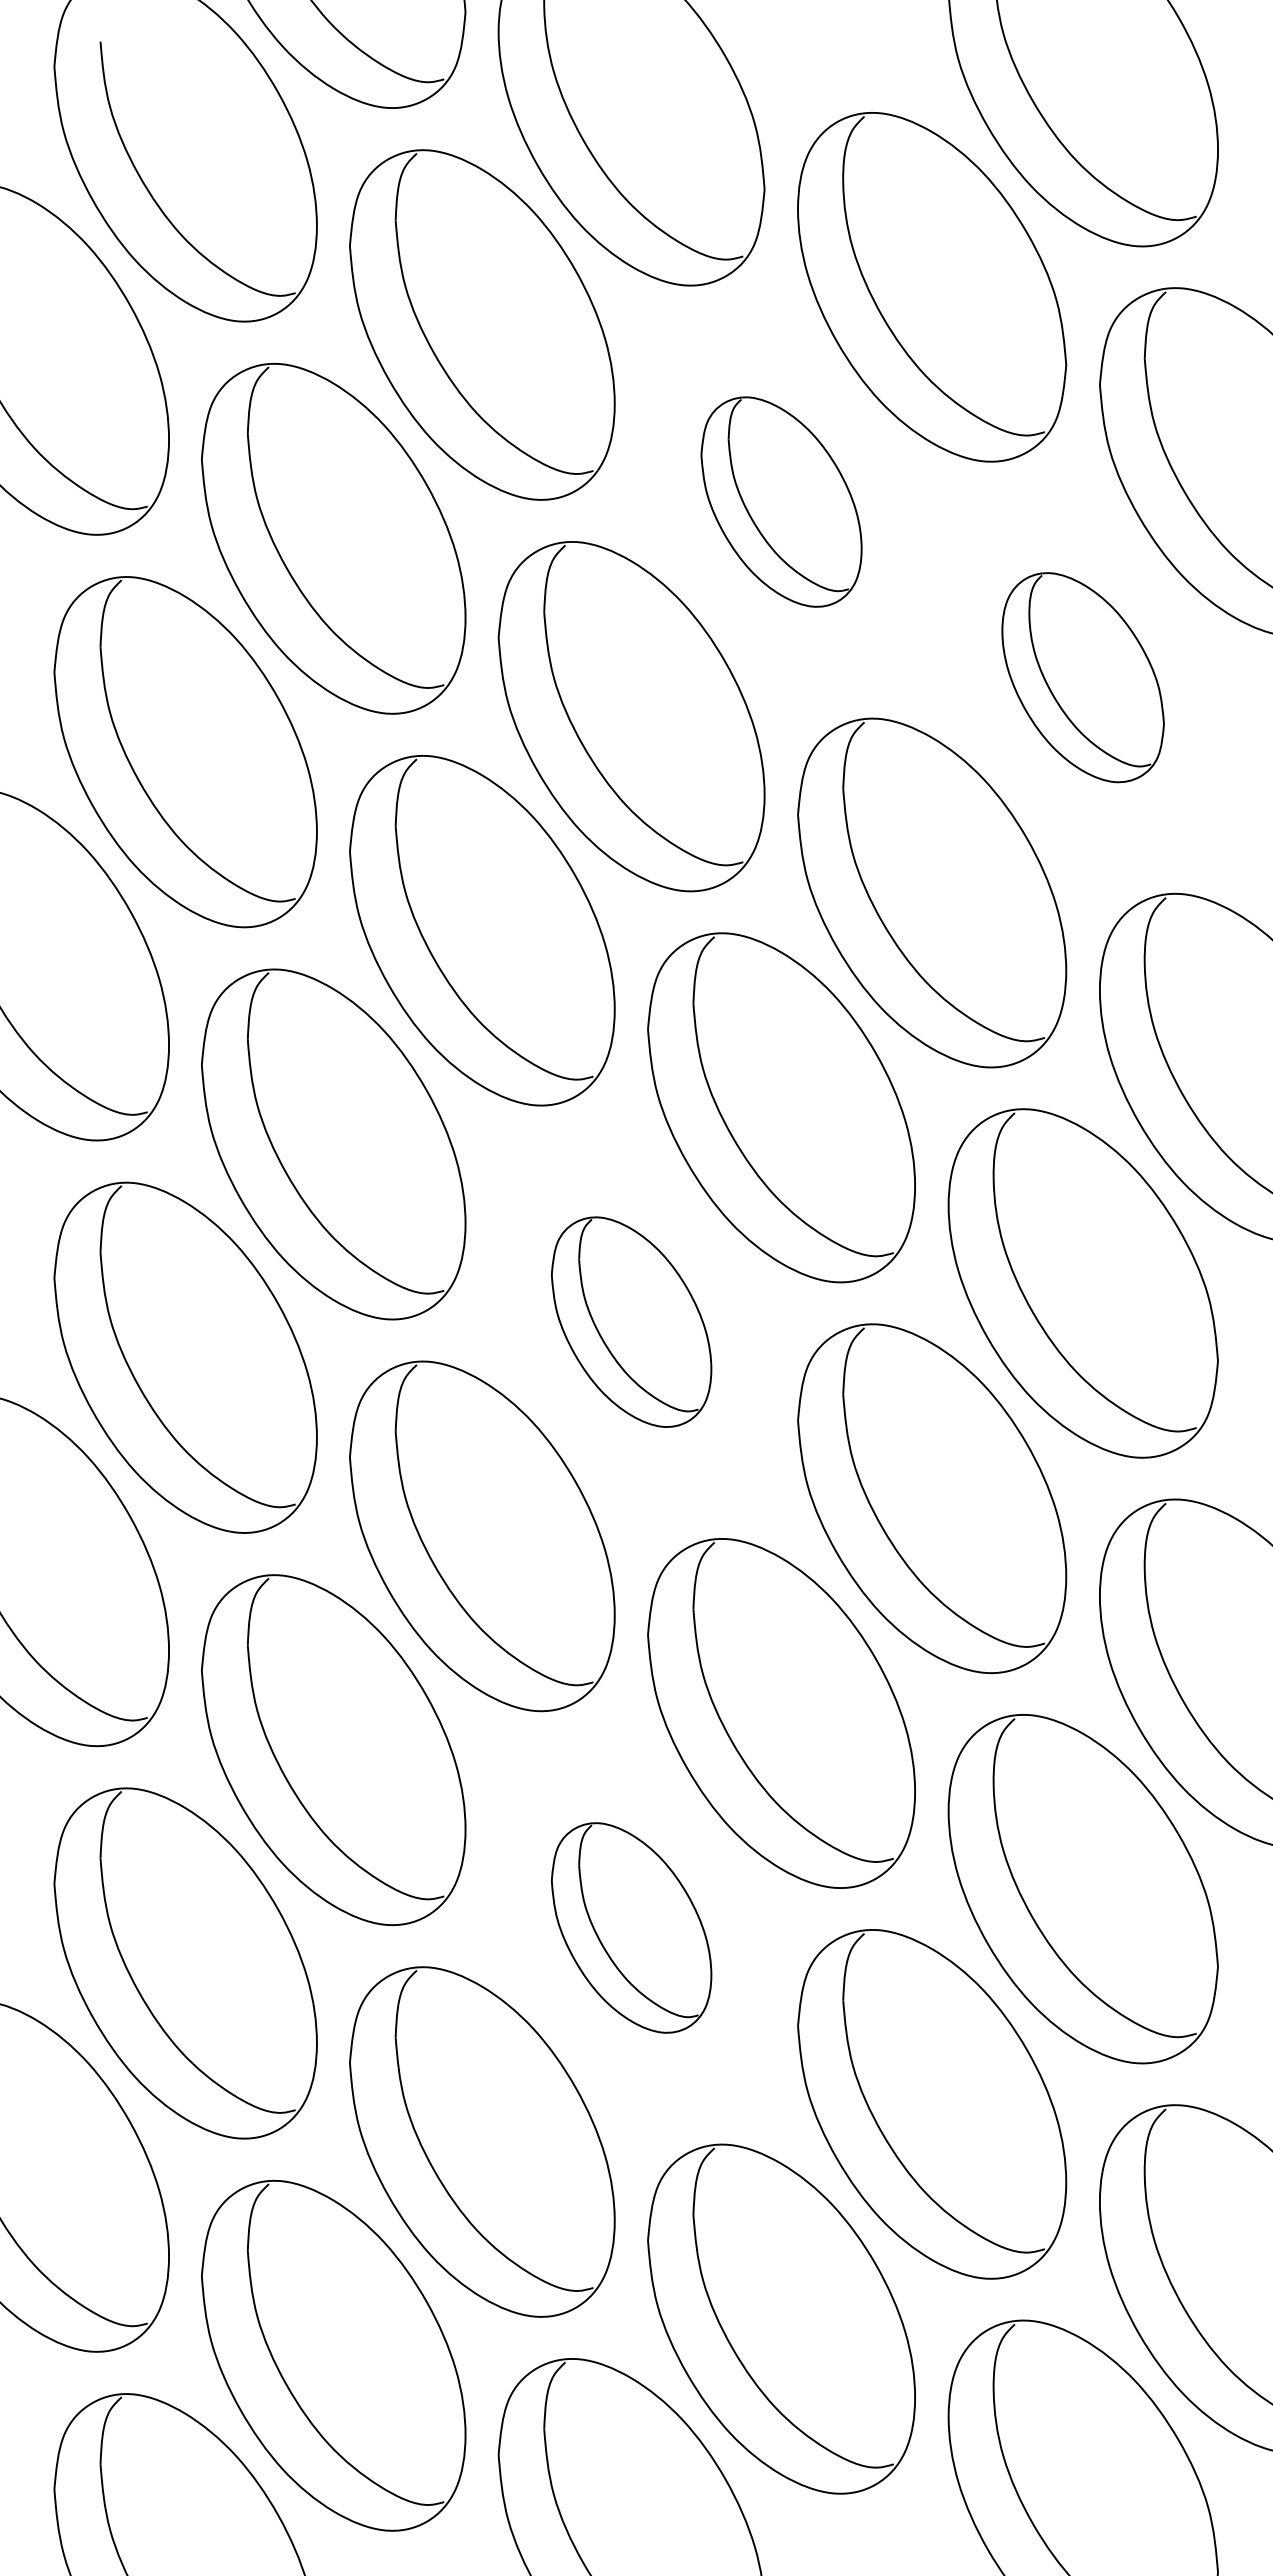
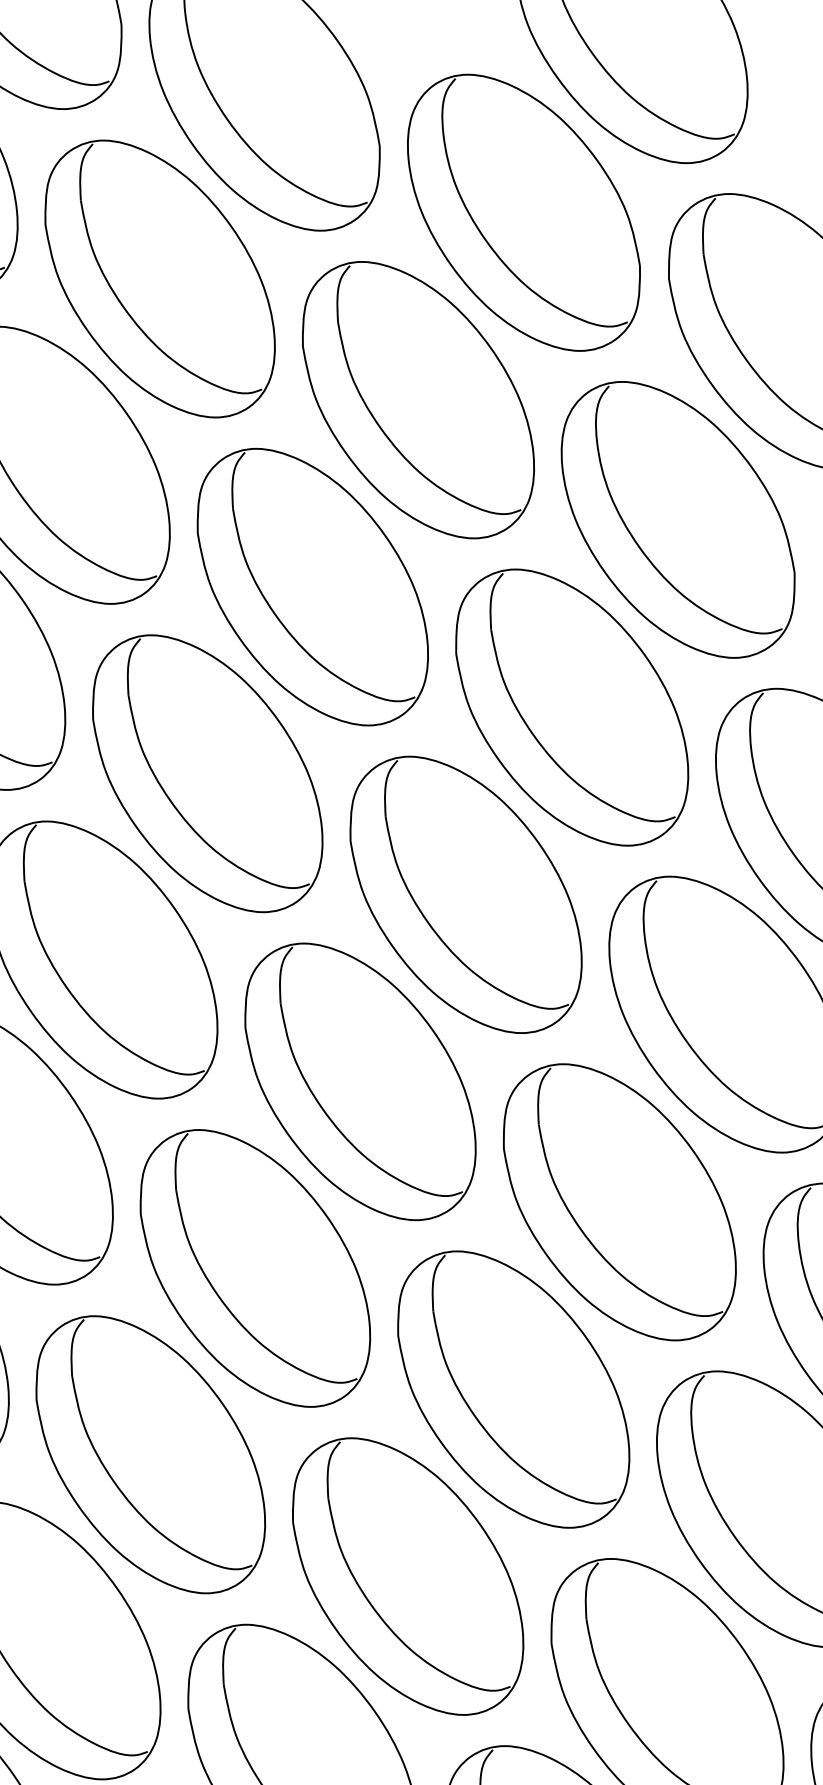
part: (781, 501) -> (418, 399), size x1.67
part: (1082, 677) -> (677, 519), size x1.67
part: (631, 1321) -> (360, 1081), size x1.67
part: (631, 1927) -> (407, 1576), size x1.67

